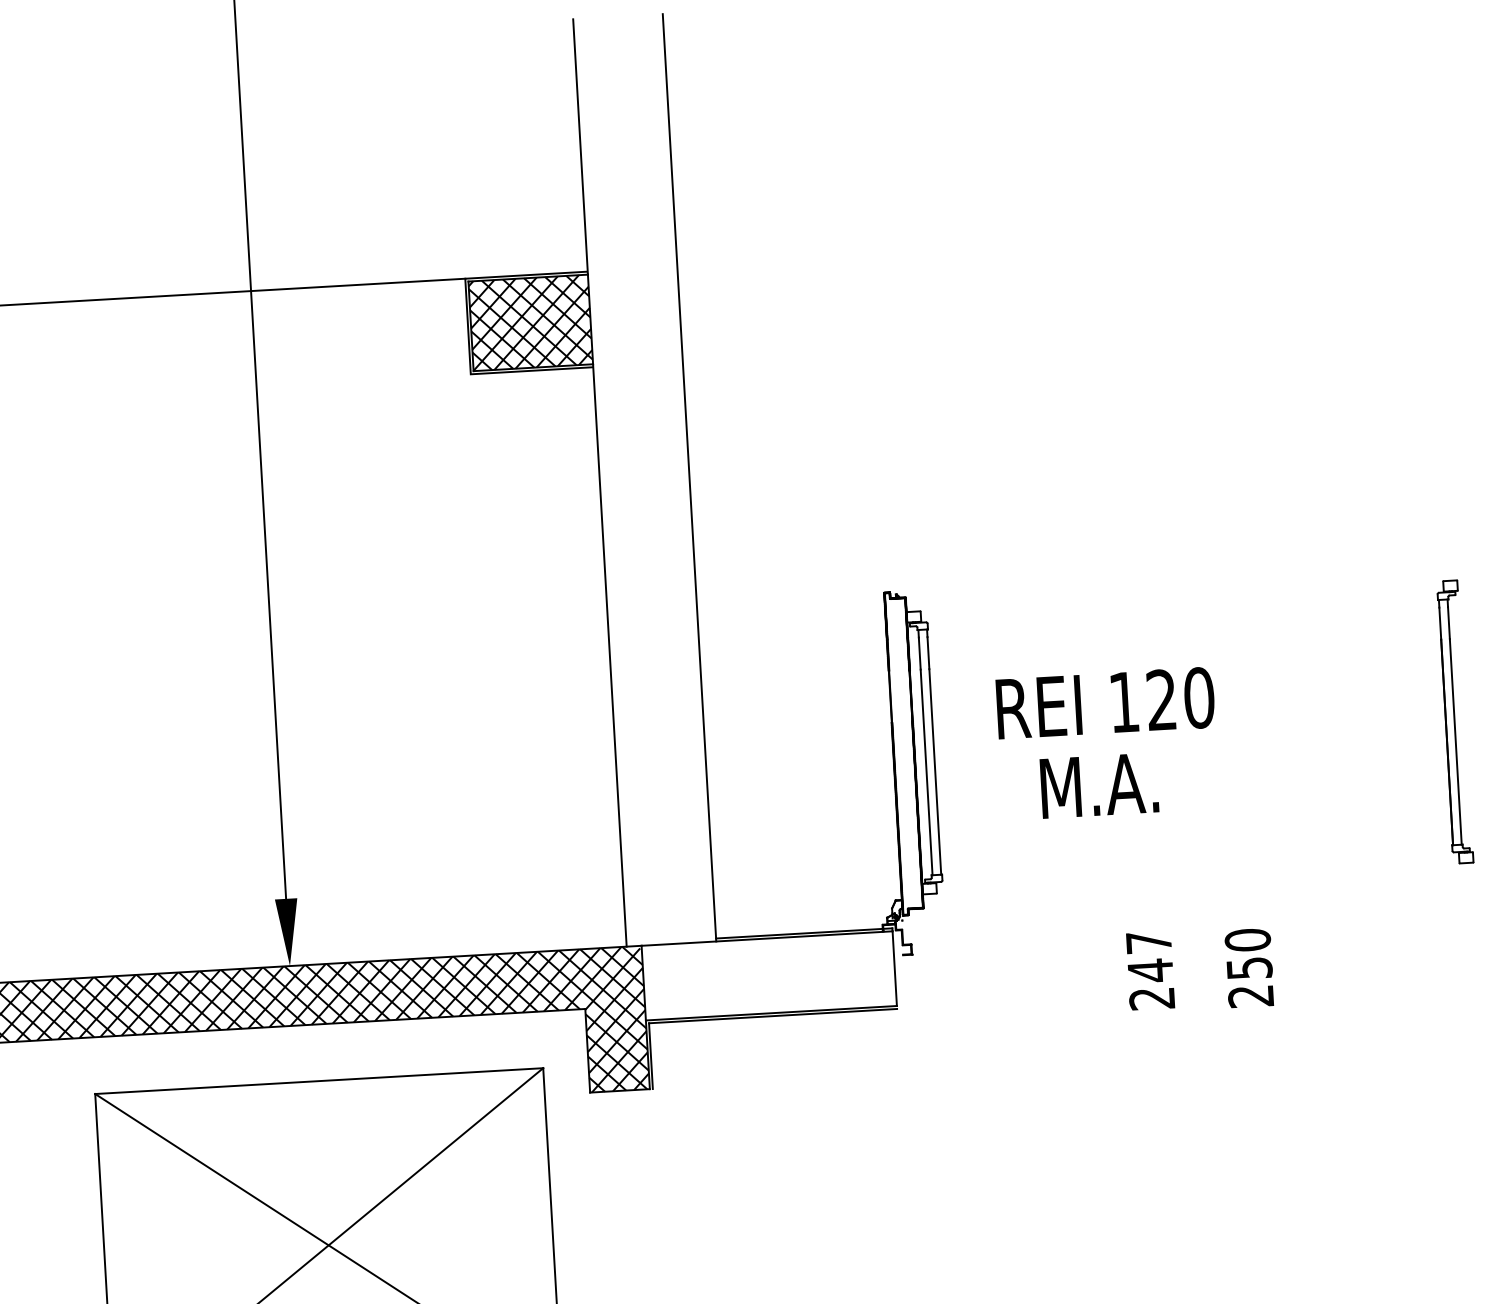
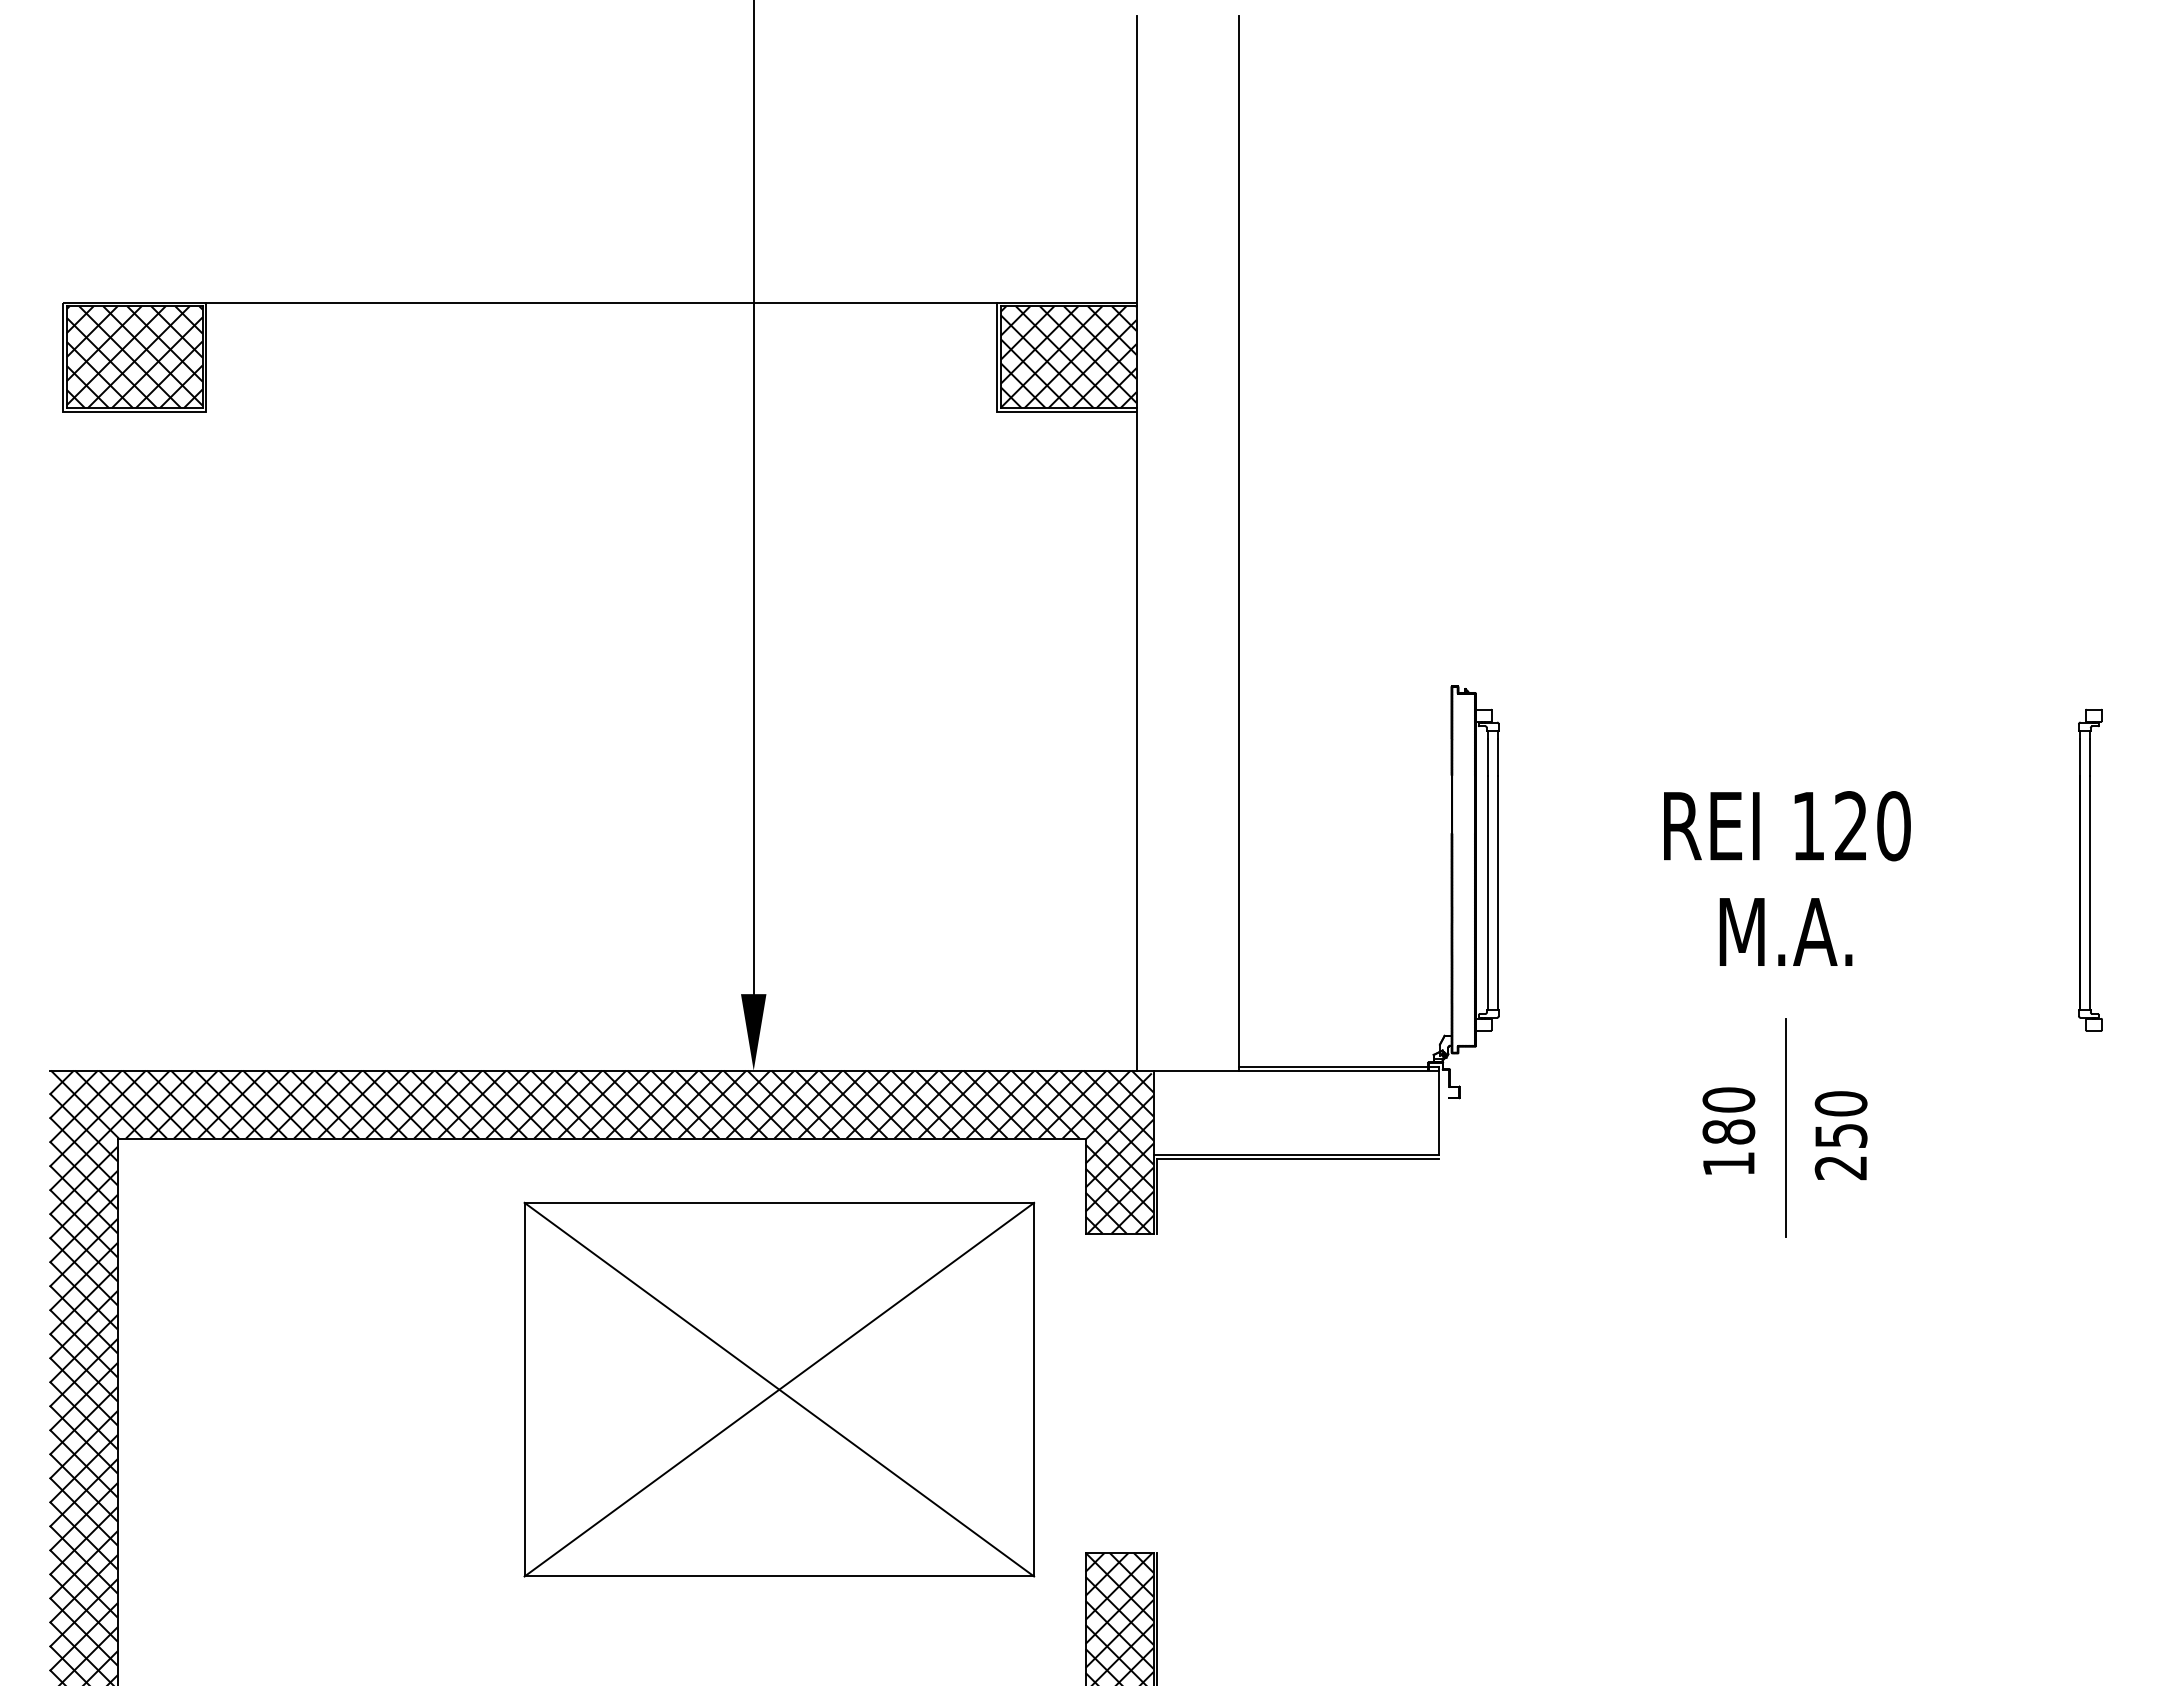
text: (1105, 703) -> (1787, 826), moved
text: (1098, 785) -> (1785, 931), moved
line: (1200, 964) -> (1785, 1128), added
text: (1150, 970) -> (1728, 1131), 247 -> 180

